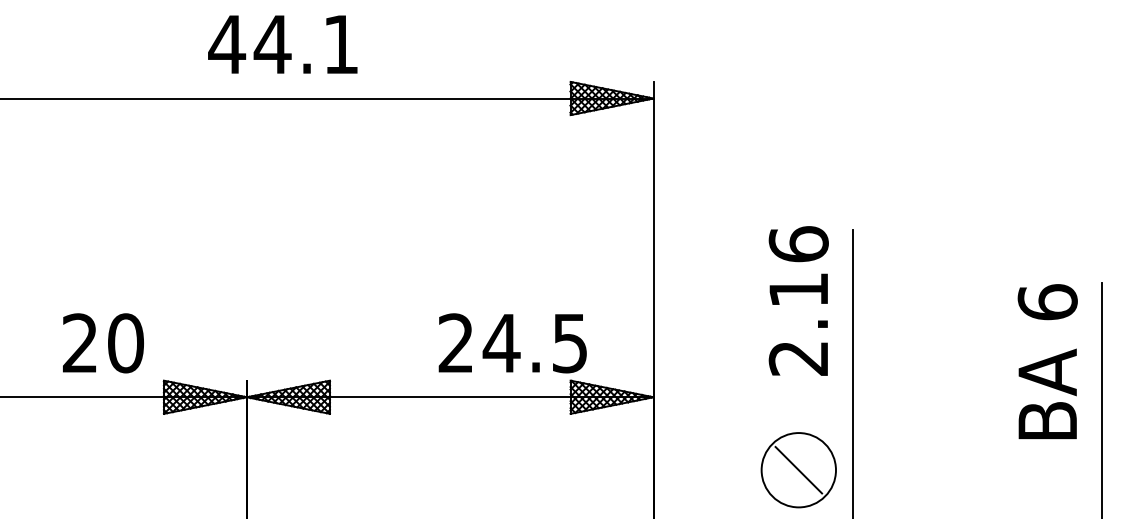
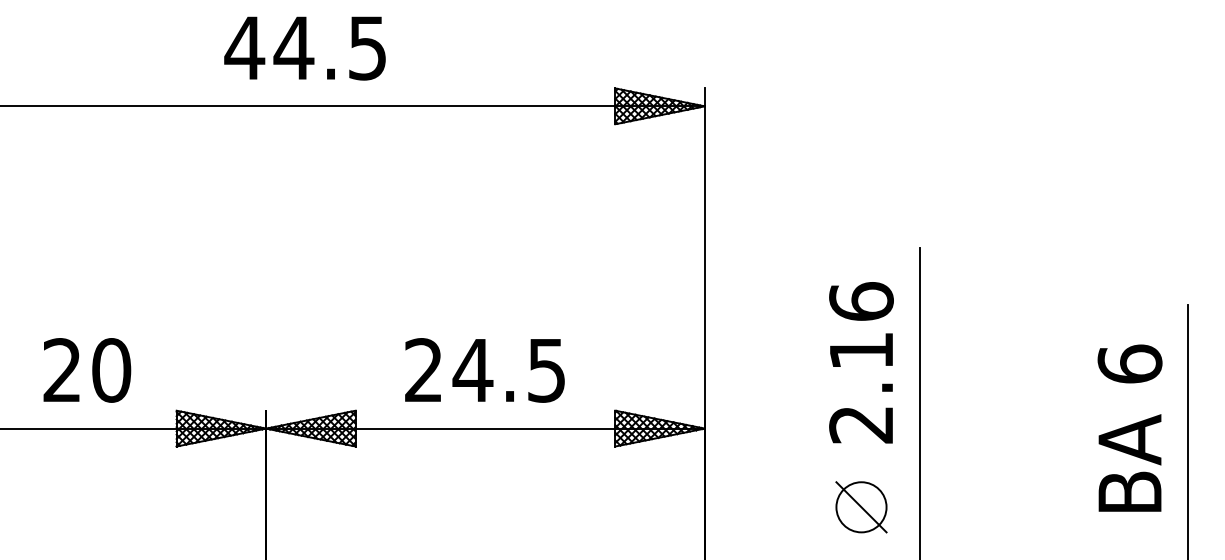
text: (340, 44) -> (367, 48), 44.1 -> 44.5
text: (798, 300) -> (861, 362), moved
text: (103, 343) -> (87, 370), moved
text: (512, 343) -> (484, 370), moved
text: (1047, 361) -> (1129, 427), moved
circle: (798, 470) -> (861, 507), size x0.62

